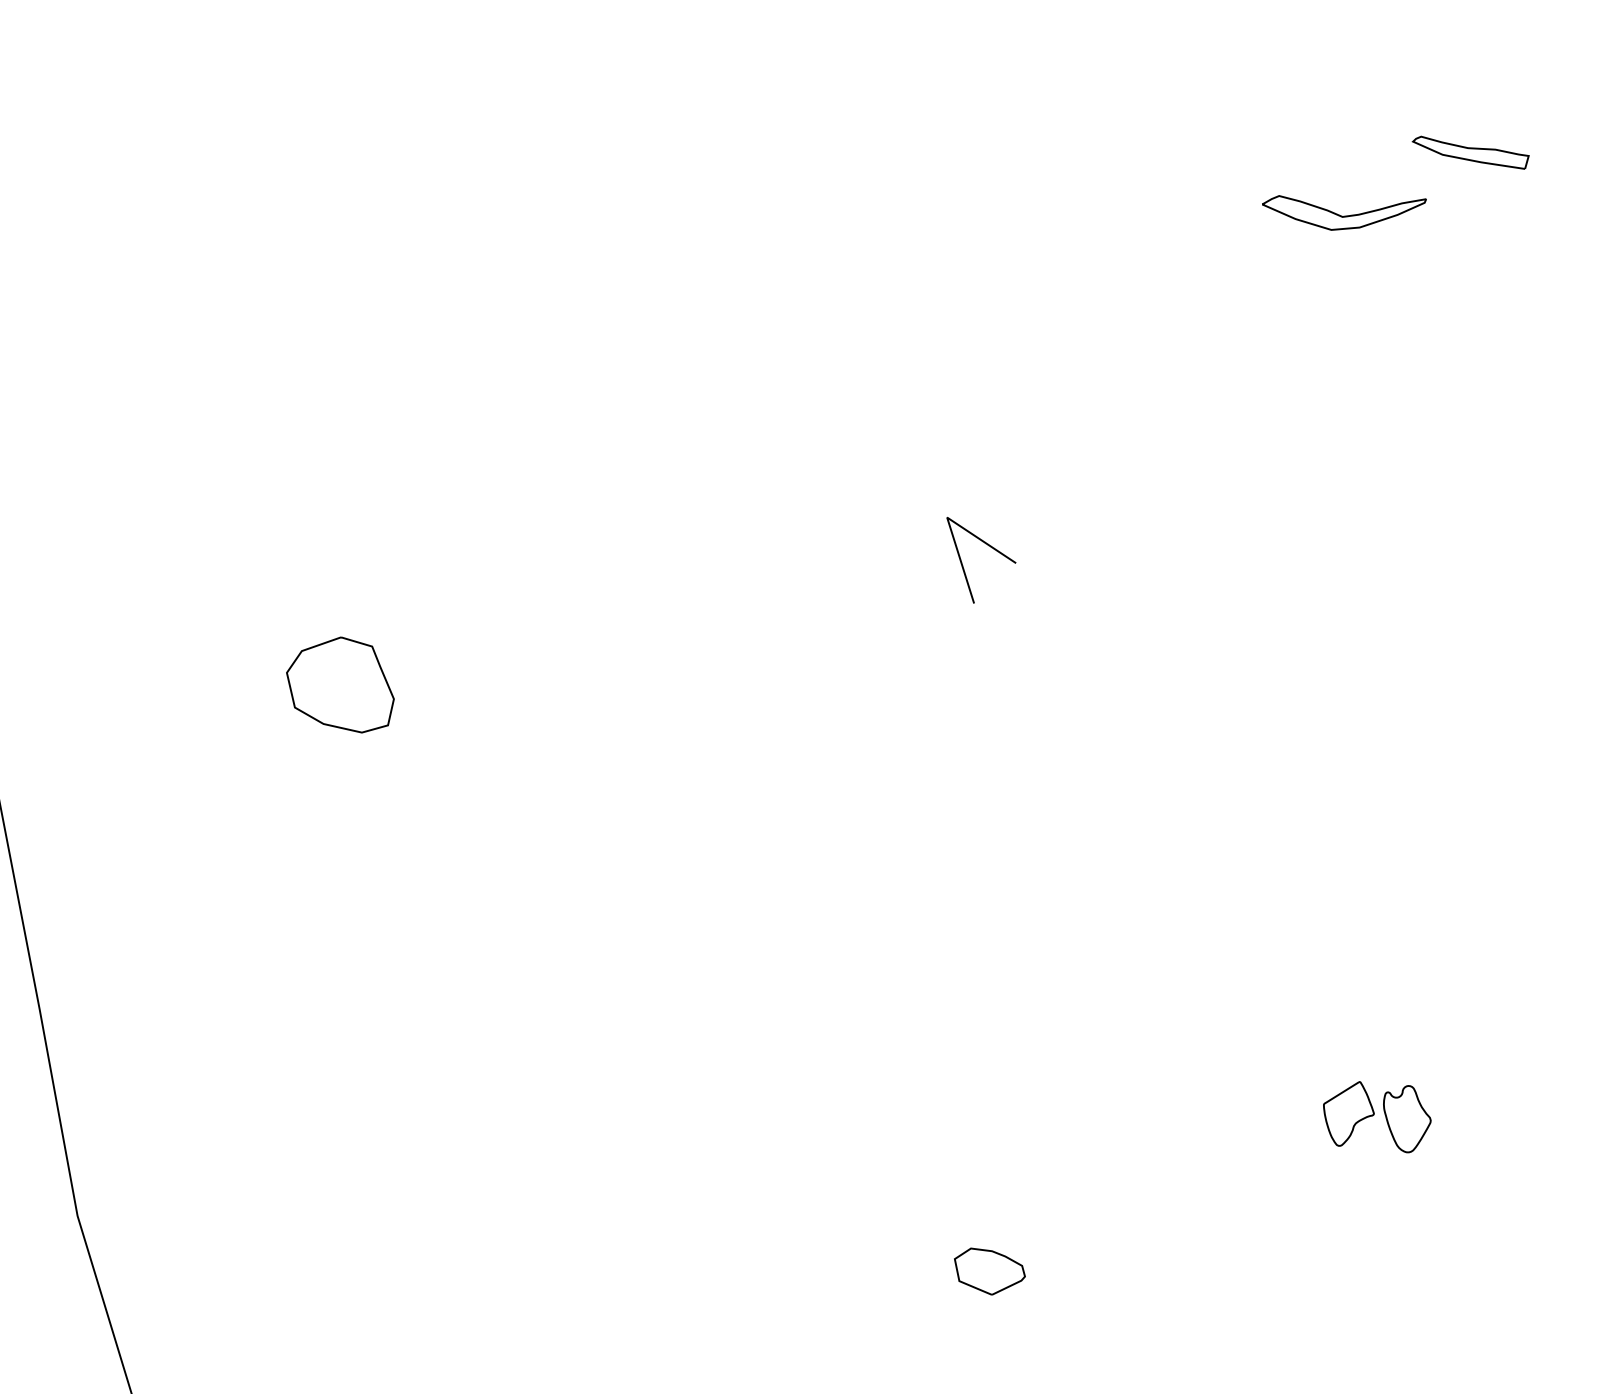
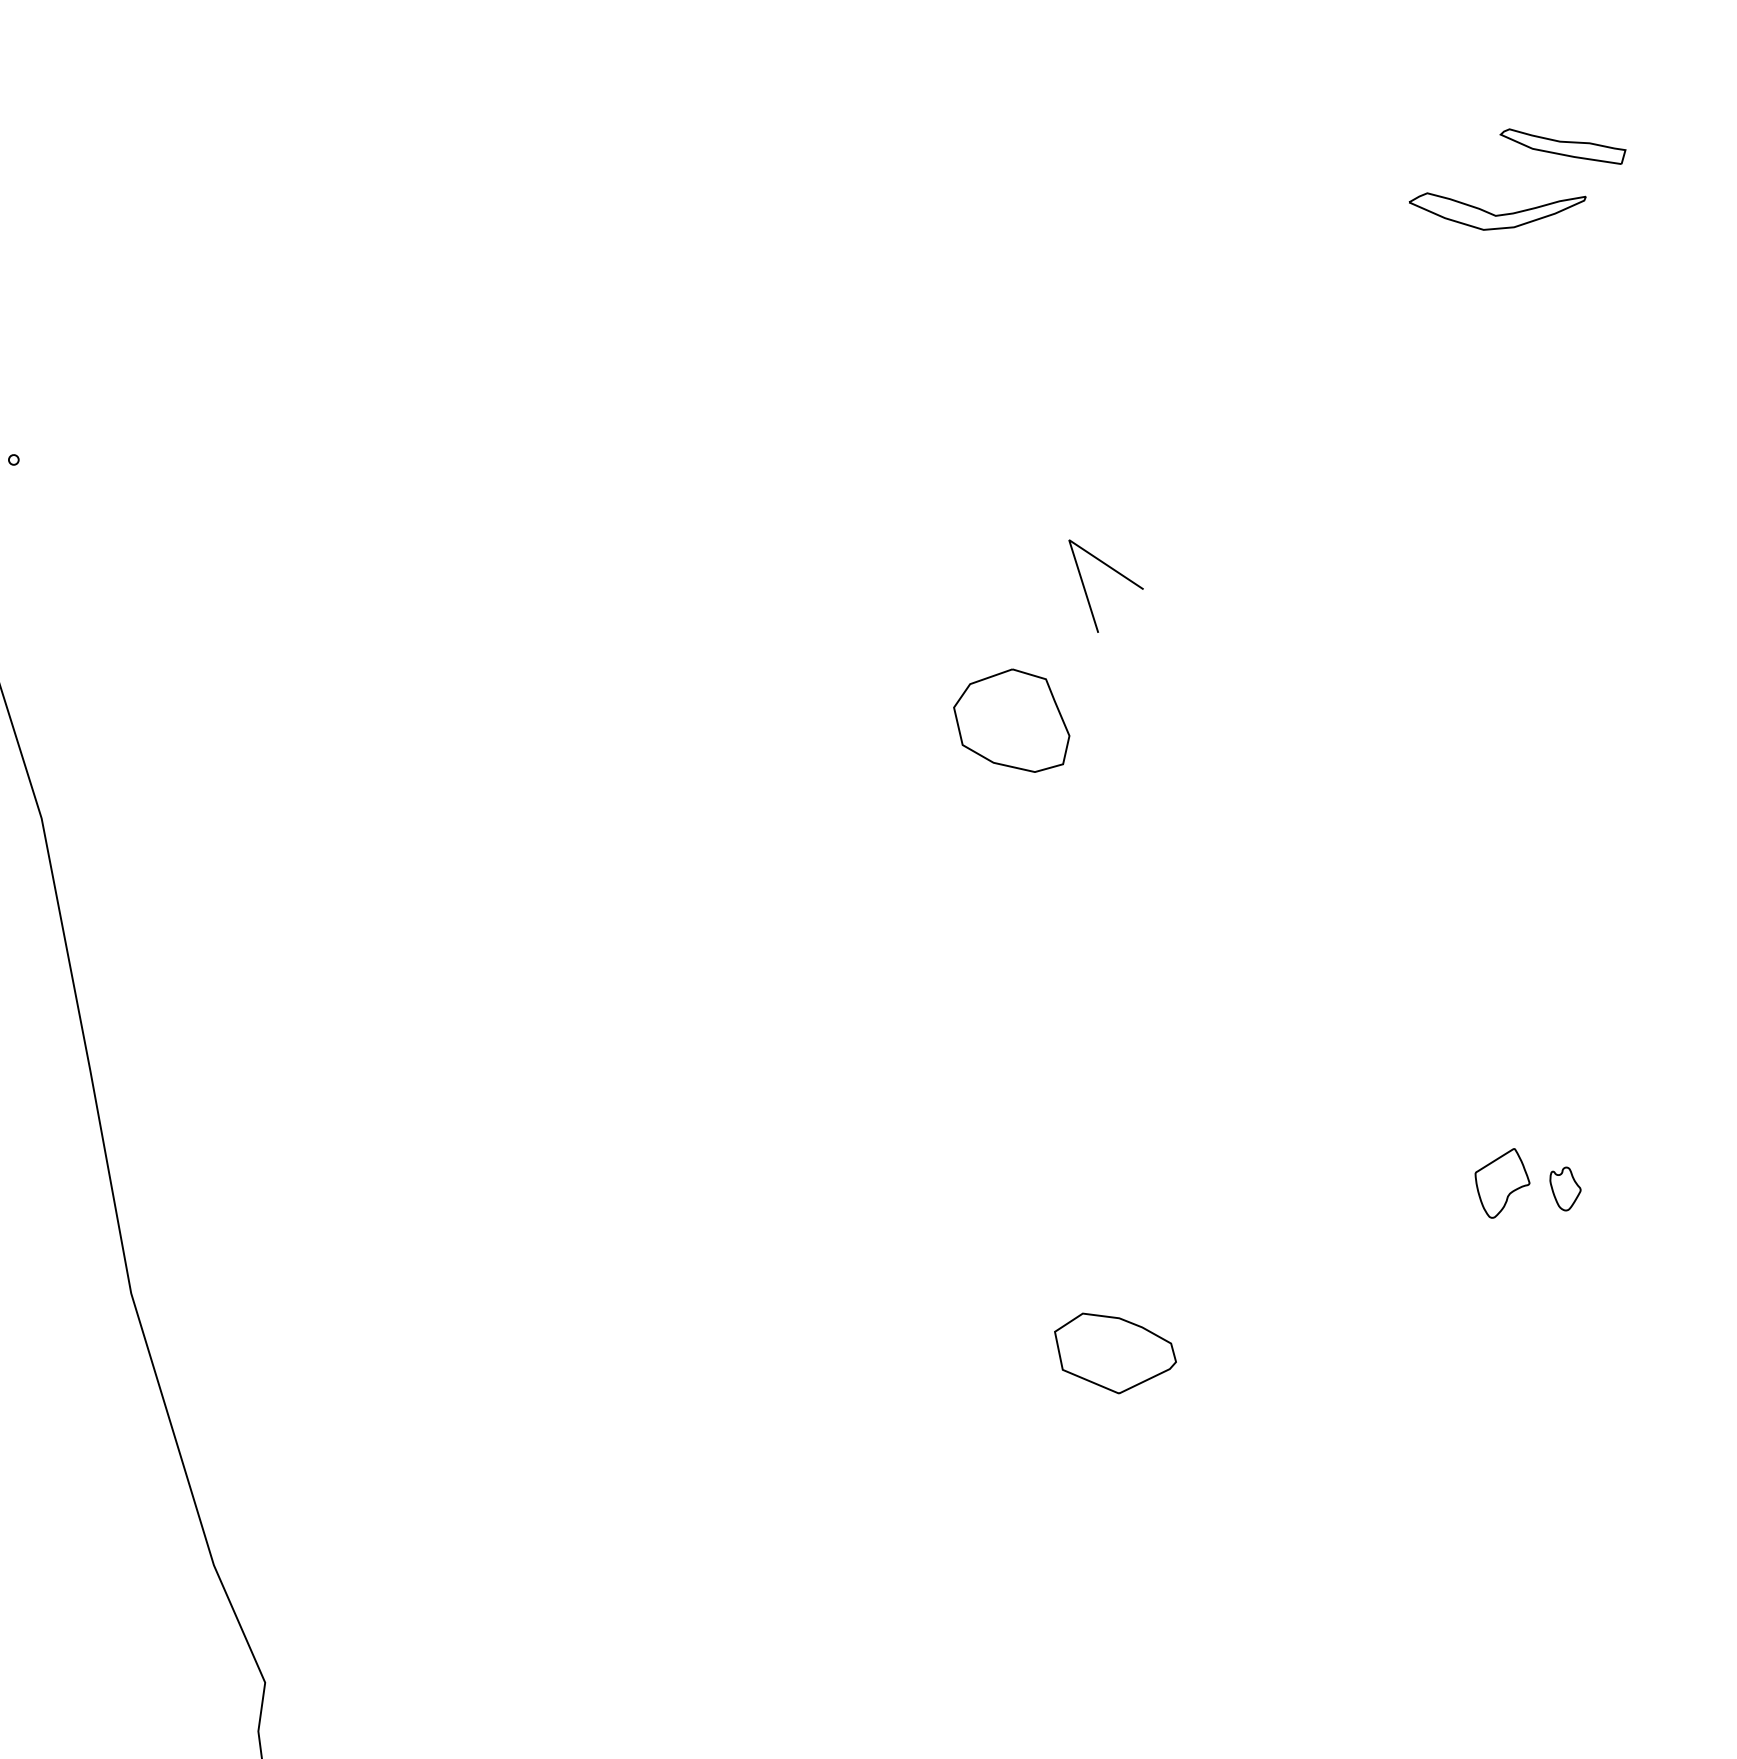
part: (1470, 152) -> (1562, 146), moved
part: (340, 684) -> (1011, 720), moved
part: (1407, 1118) -> (1565, 1188), size x0.6
part: (989, 1271) -> (1114, 1353), size x1.6

